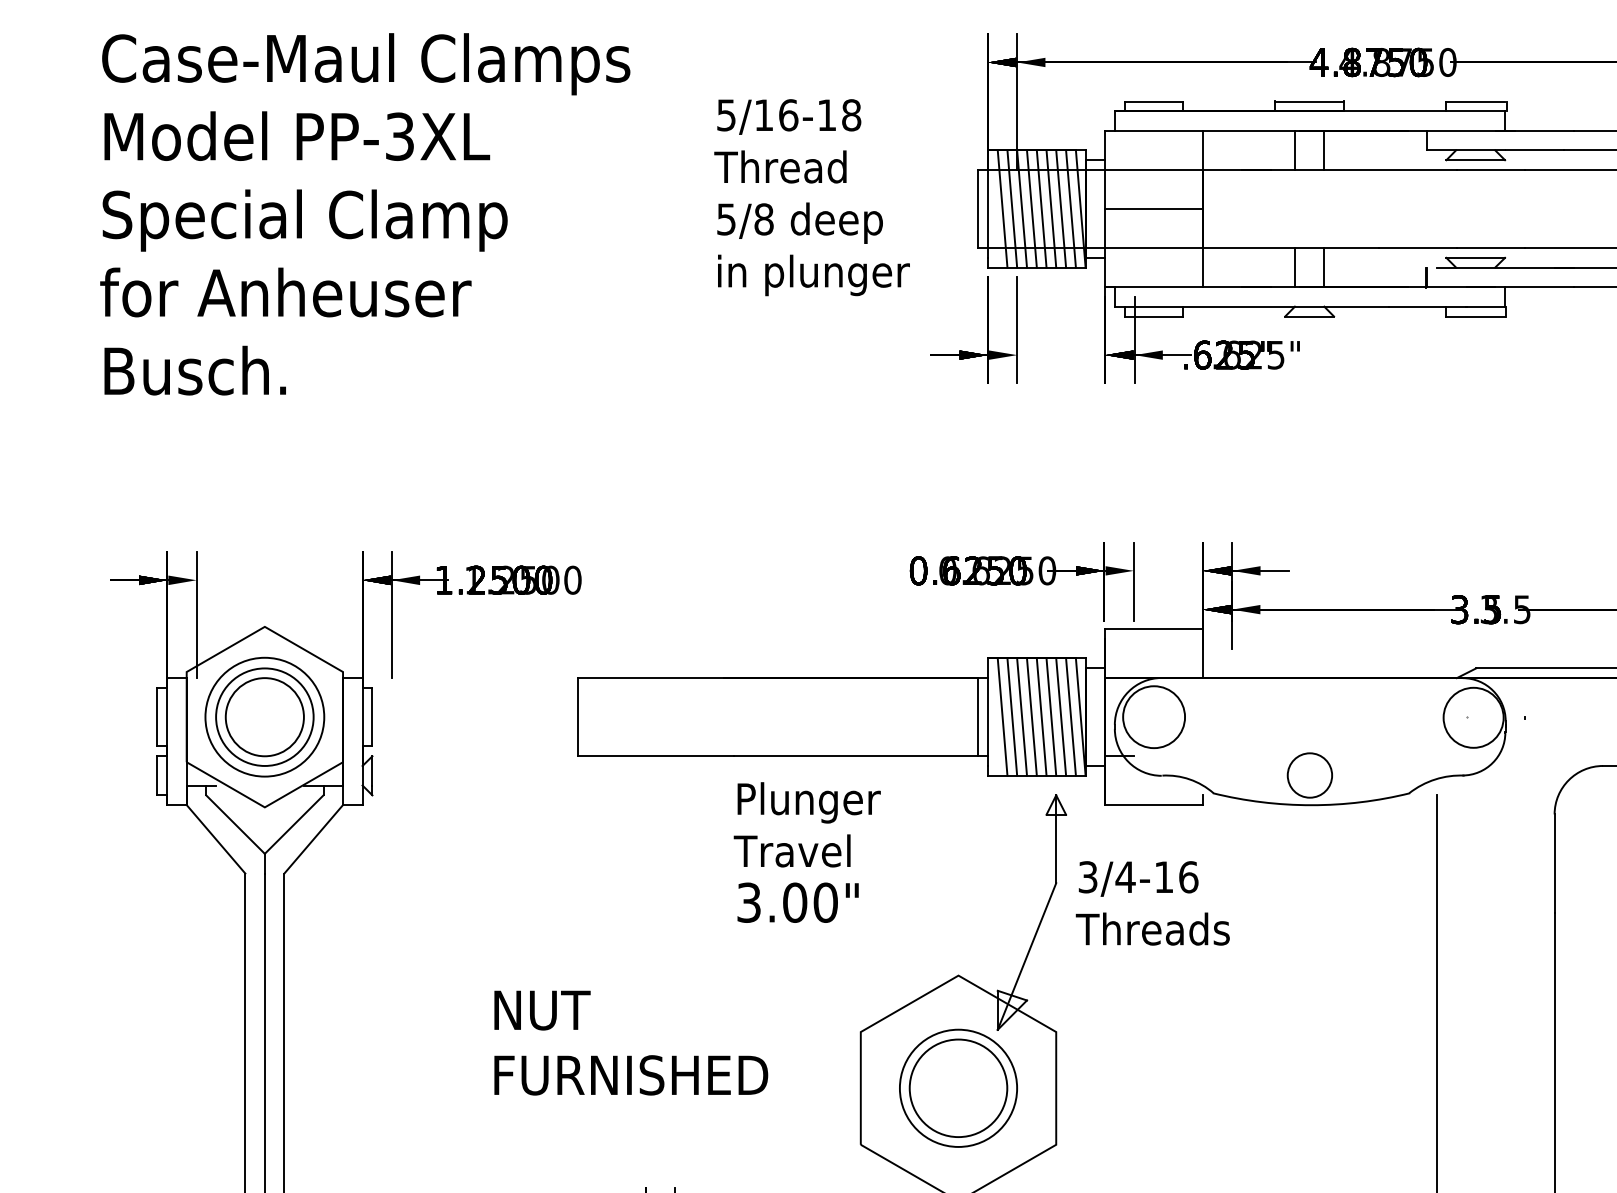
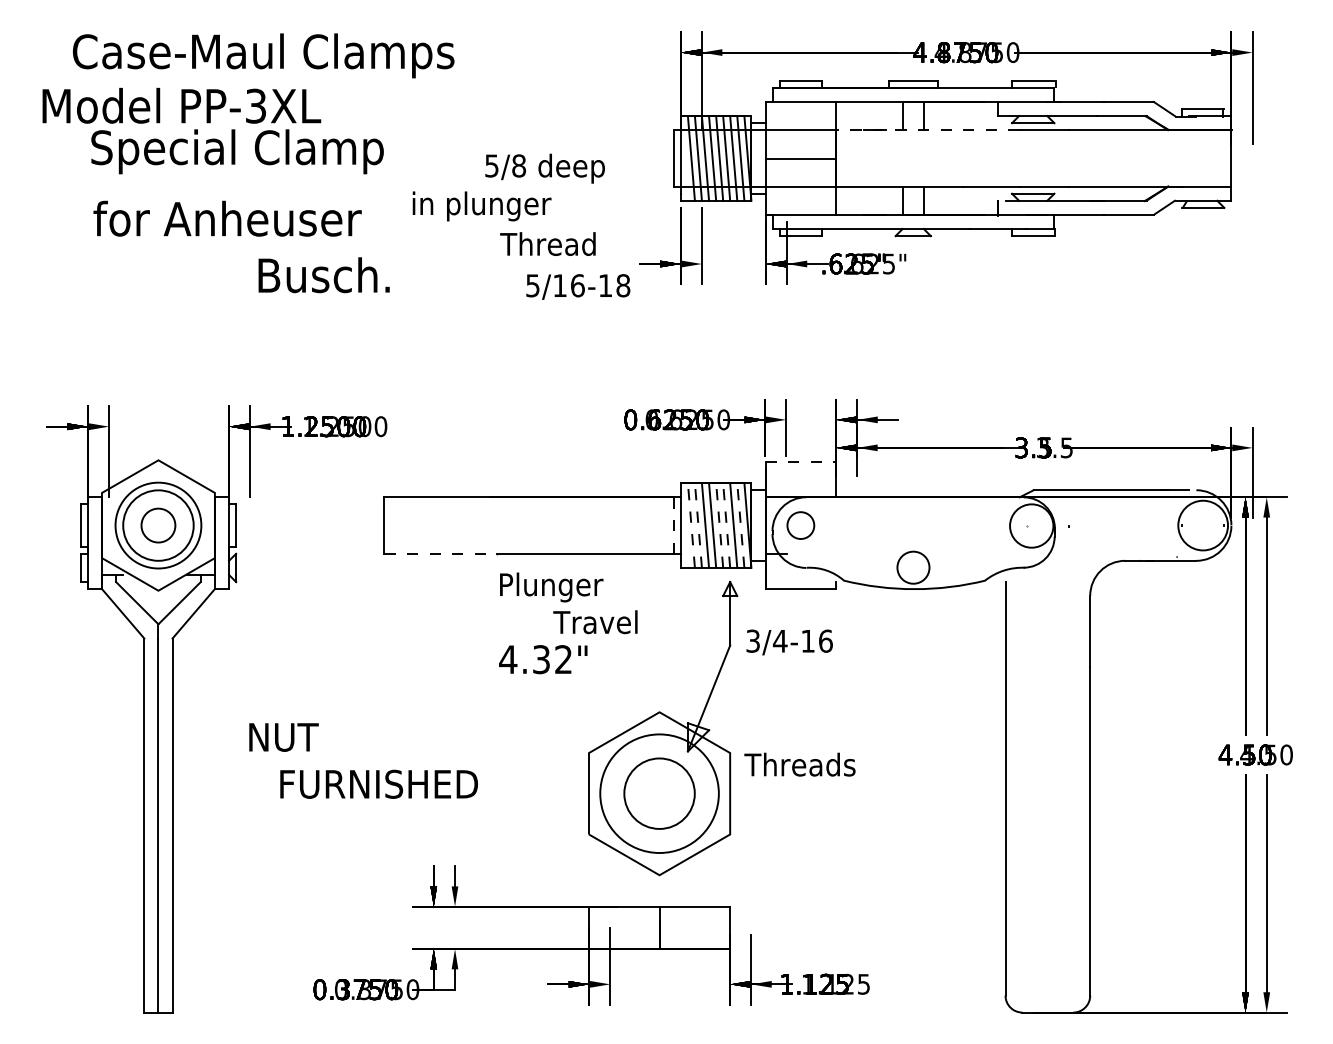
text: (365, 63) -> (263, 55), moved
text: (789, 116) -> (578, 286), moved
text: (779, 166) -> (547, 243), moved
line: (1329, 170) -> (927, 130), solid -> dashed
text: (305, 220) -> (237, 151), moved
text: (813, 275) -> (481, 206), moved
text: (285, 292) -> (227, 218), moved
text: (194, 371) -> (323, 275), moved
line: (1154, 629) -> (801, 462), solid -> dashed
line: (1002, 715) -> (691, 524), solid -> dashed
line: (1012, 715) -> (698, 524), solid -> dashed
line: (1041, 715) -> (719, 524), solid -> dashed
line: (1051, 715) -> (726, 524), solid -> dashed
circle: (264, 717) -> (158, 525), size x0.6
line: (1070, 717) -> (740, 525), solid -> dashed
circle: (1153, 717) -> (800, 525), size x0.6
line: (977, 718) -> (673, 526), solid -> dashed
line: (656, 755) -> (441, 553), solid -> dashed
text: (792, 851) -> (595, 622), moved
text: (786, 902) -> (535, 659), 3.00" -> 4.32"
text: (1152, 928) -> (799, 764), moved
text: (541, 1010) -> (283, 737), moved
text: (630, 1074) -> (378, 783), moved
circle: (958, 1088) -> (659, 793), size x1.4

